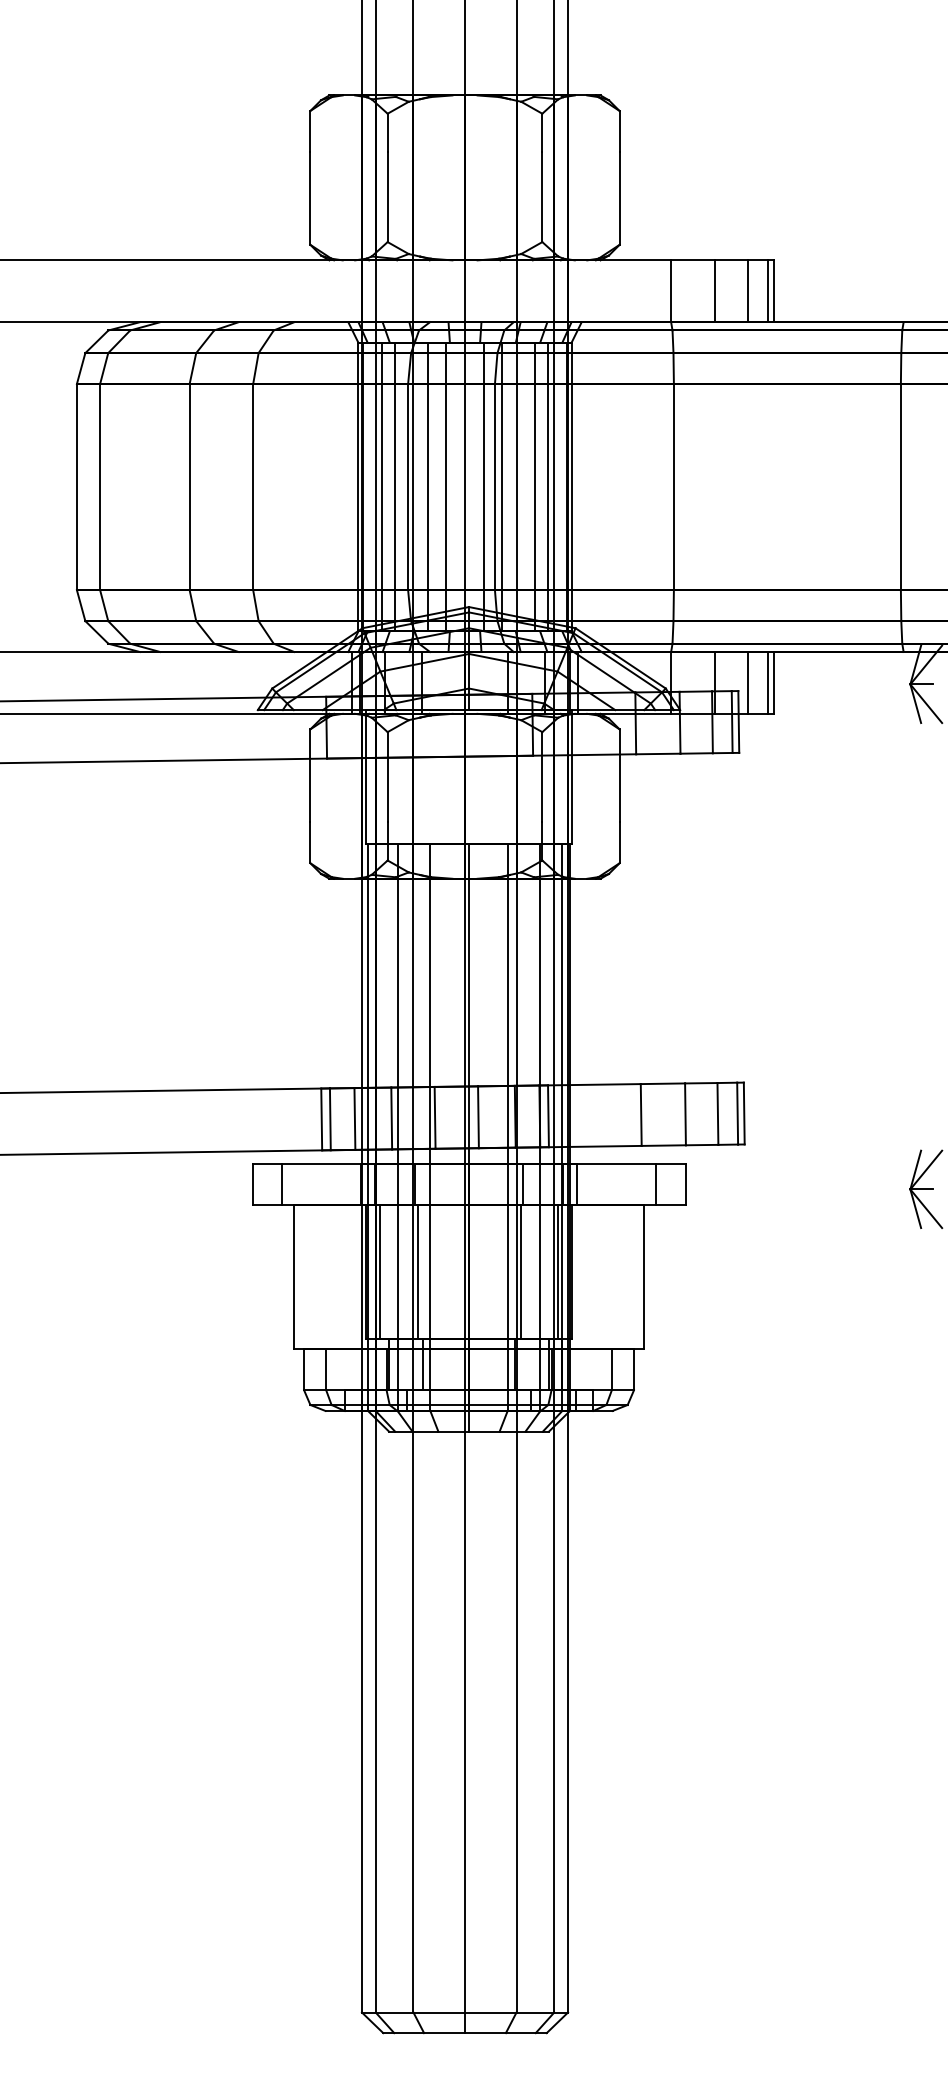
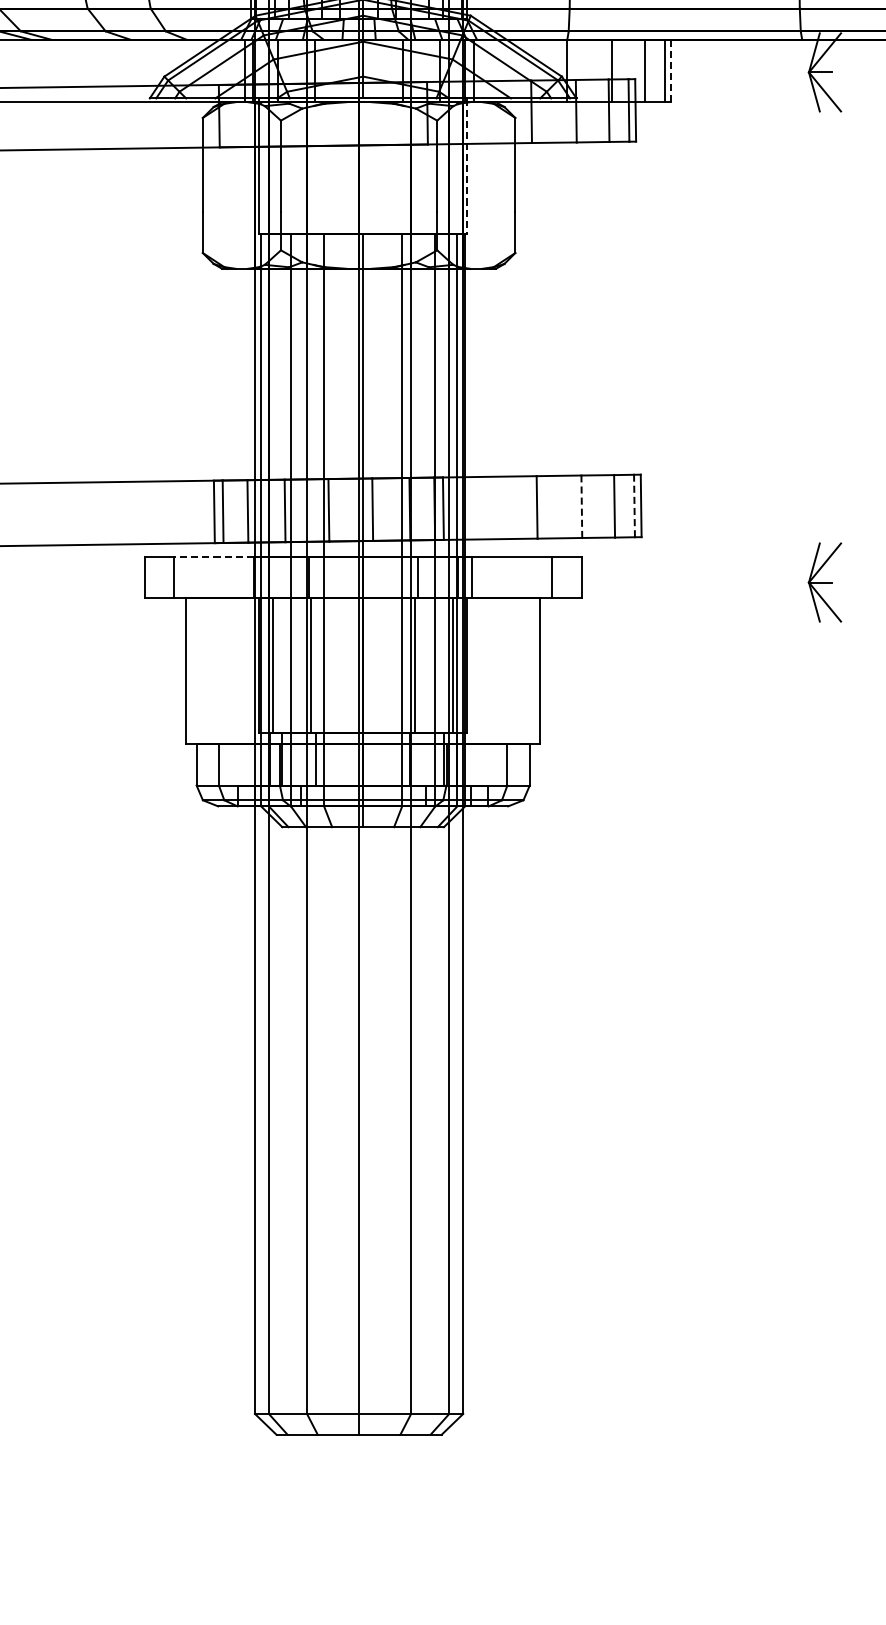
line: (774, 682) -> (671, 70), solid -> dashed
line: (572, 777) -> (467, 166), solid -> dashed
line: (737, 1113) -> (634, 505), solid -> dashed
line: (685, 1114) -> (581, 506), solid -> dashed
line: (321, 1163) -> (214, 556), solid -> dashed

